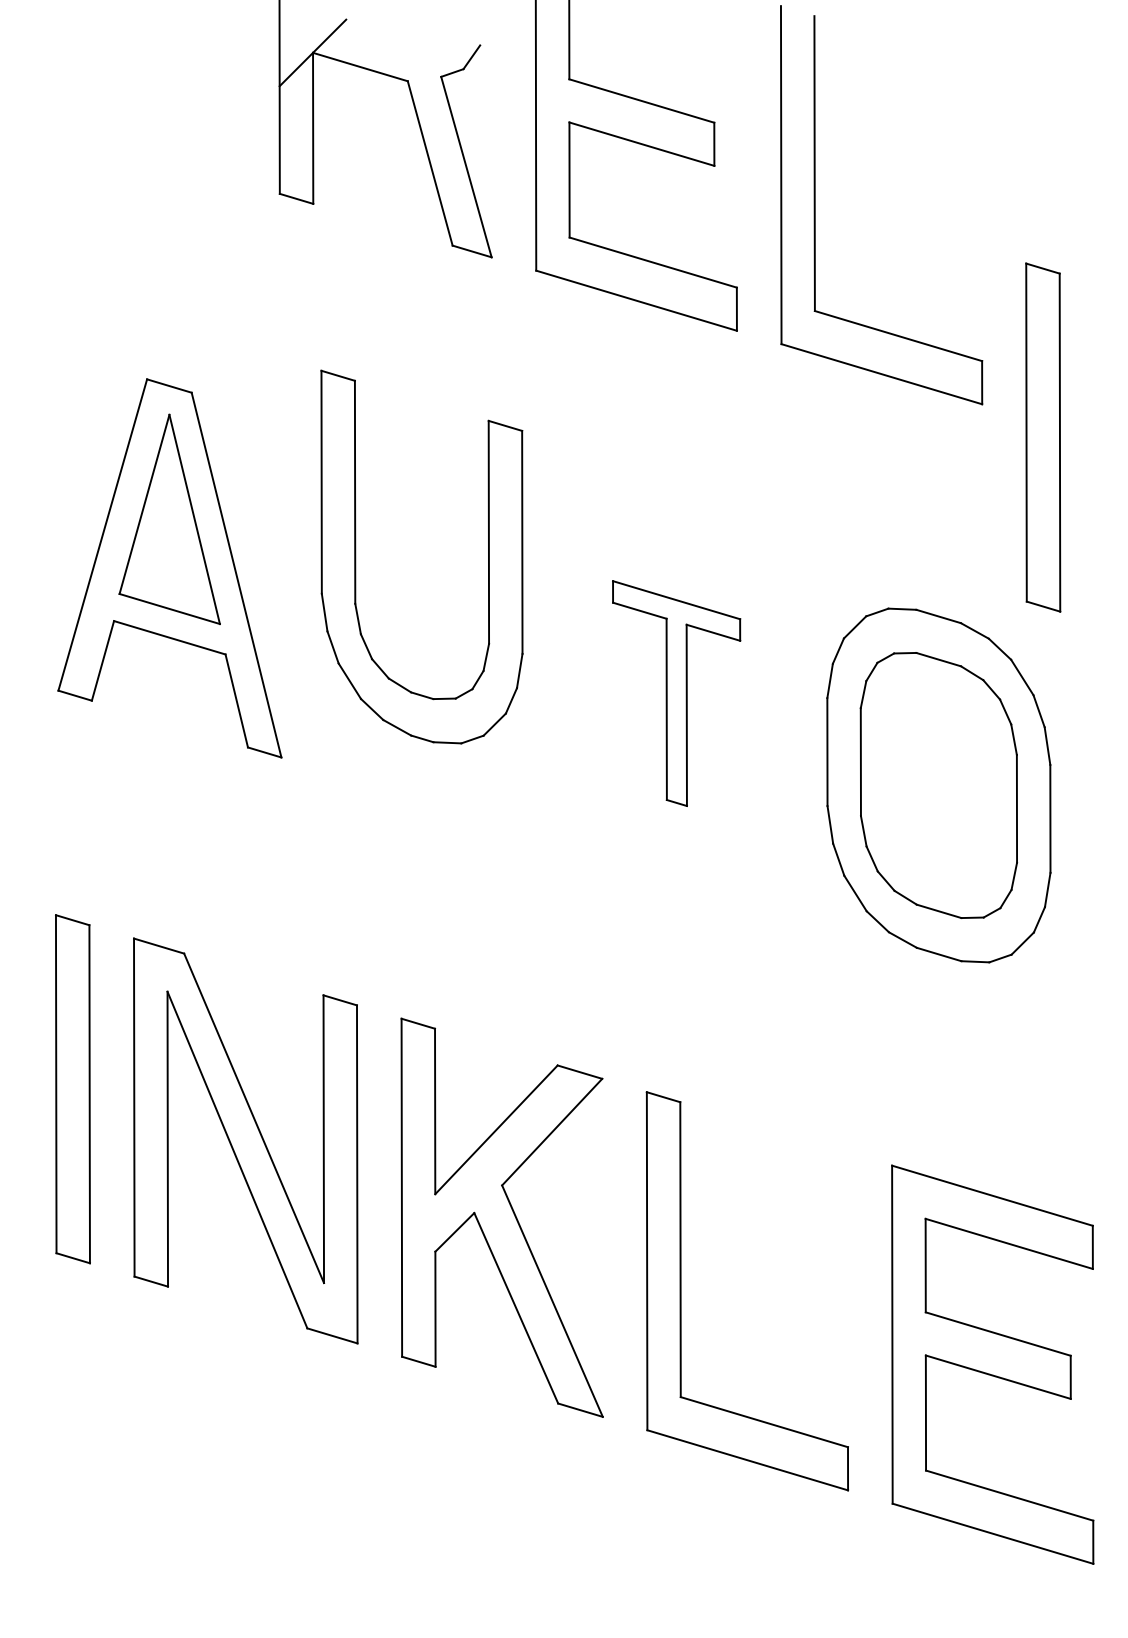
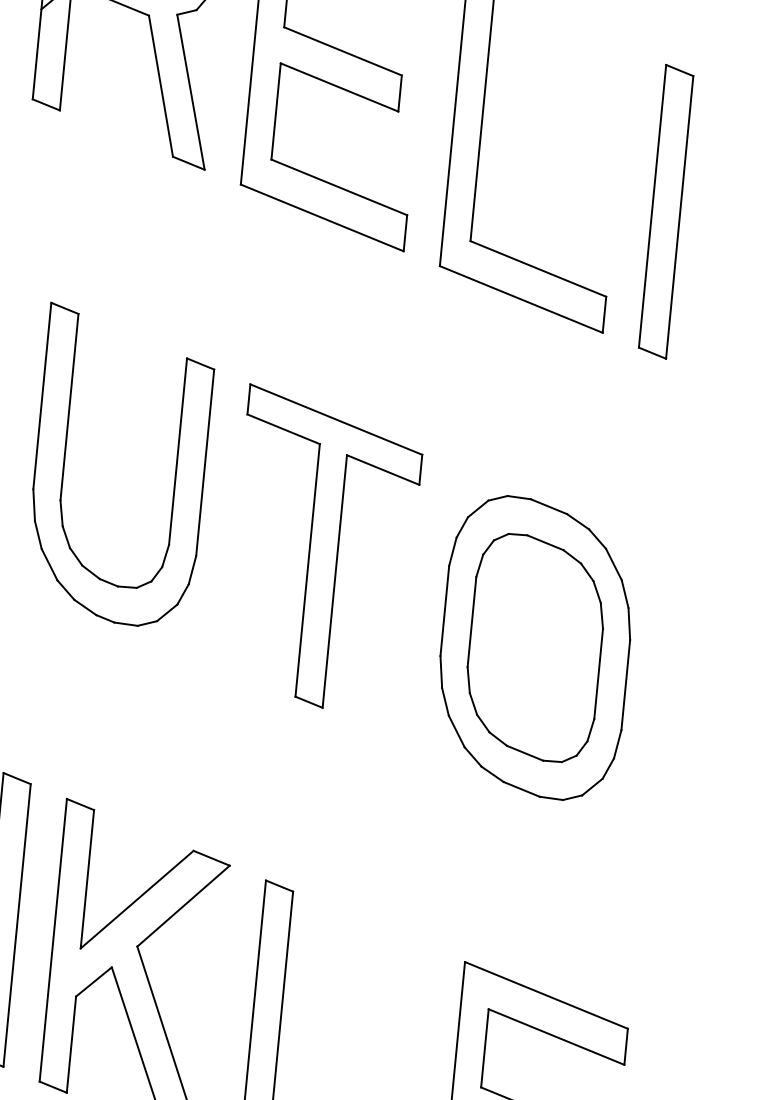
part: (1043, 437) -> (666, 211), moved
part: (356, 556) -> (65, 460), moved
part: (676, 693) -> (323, 549), size x1.67

